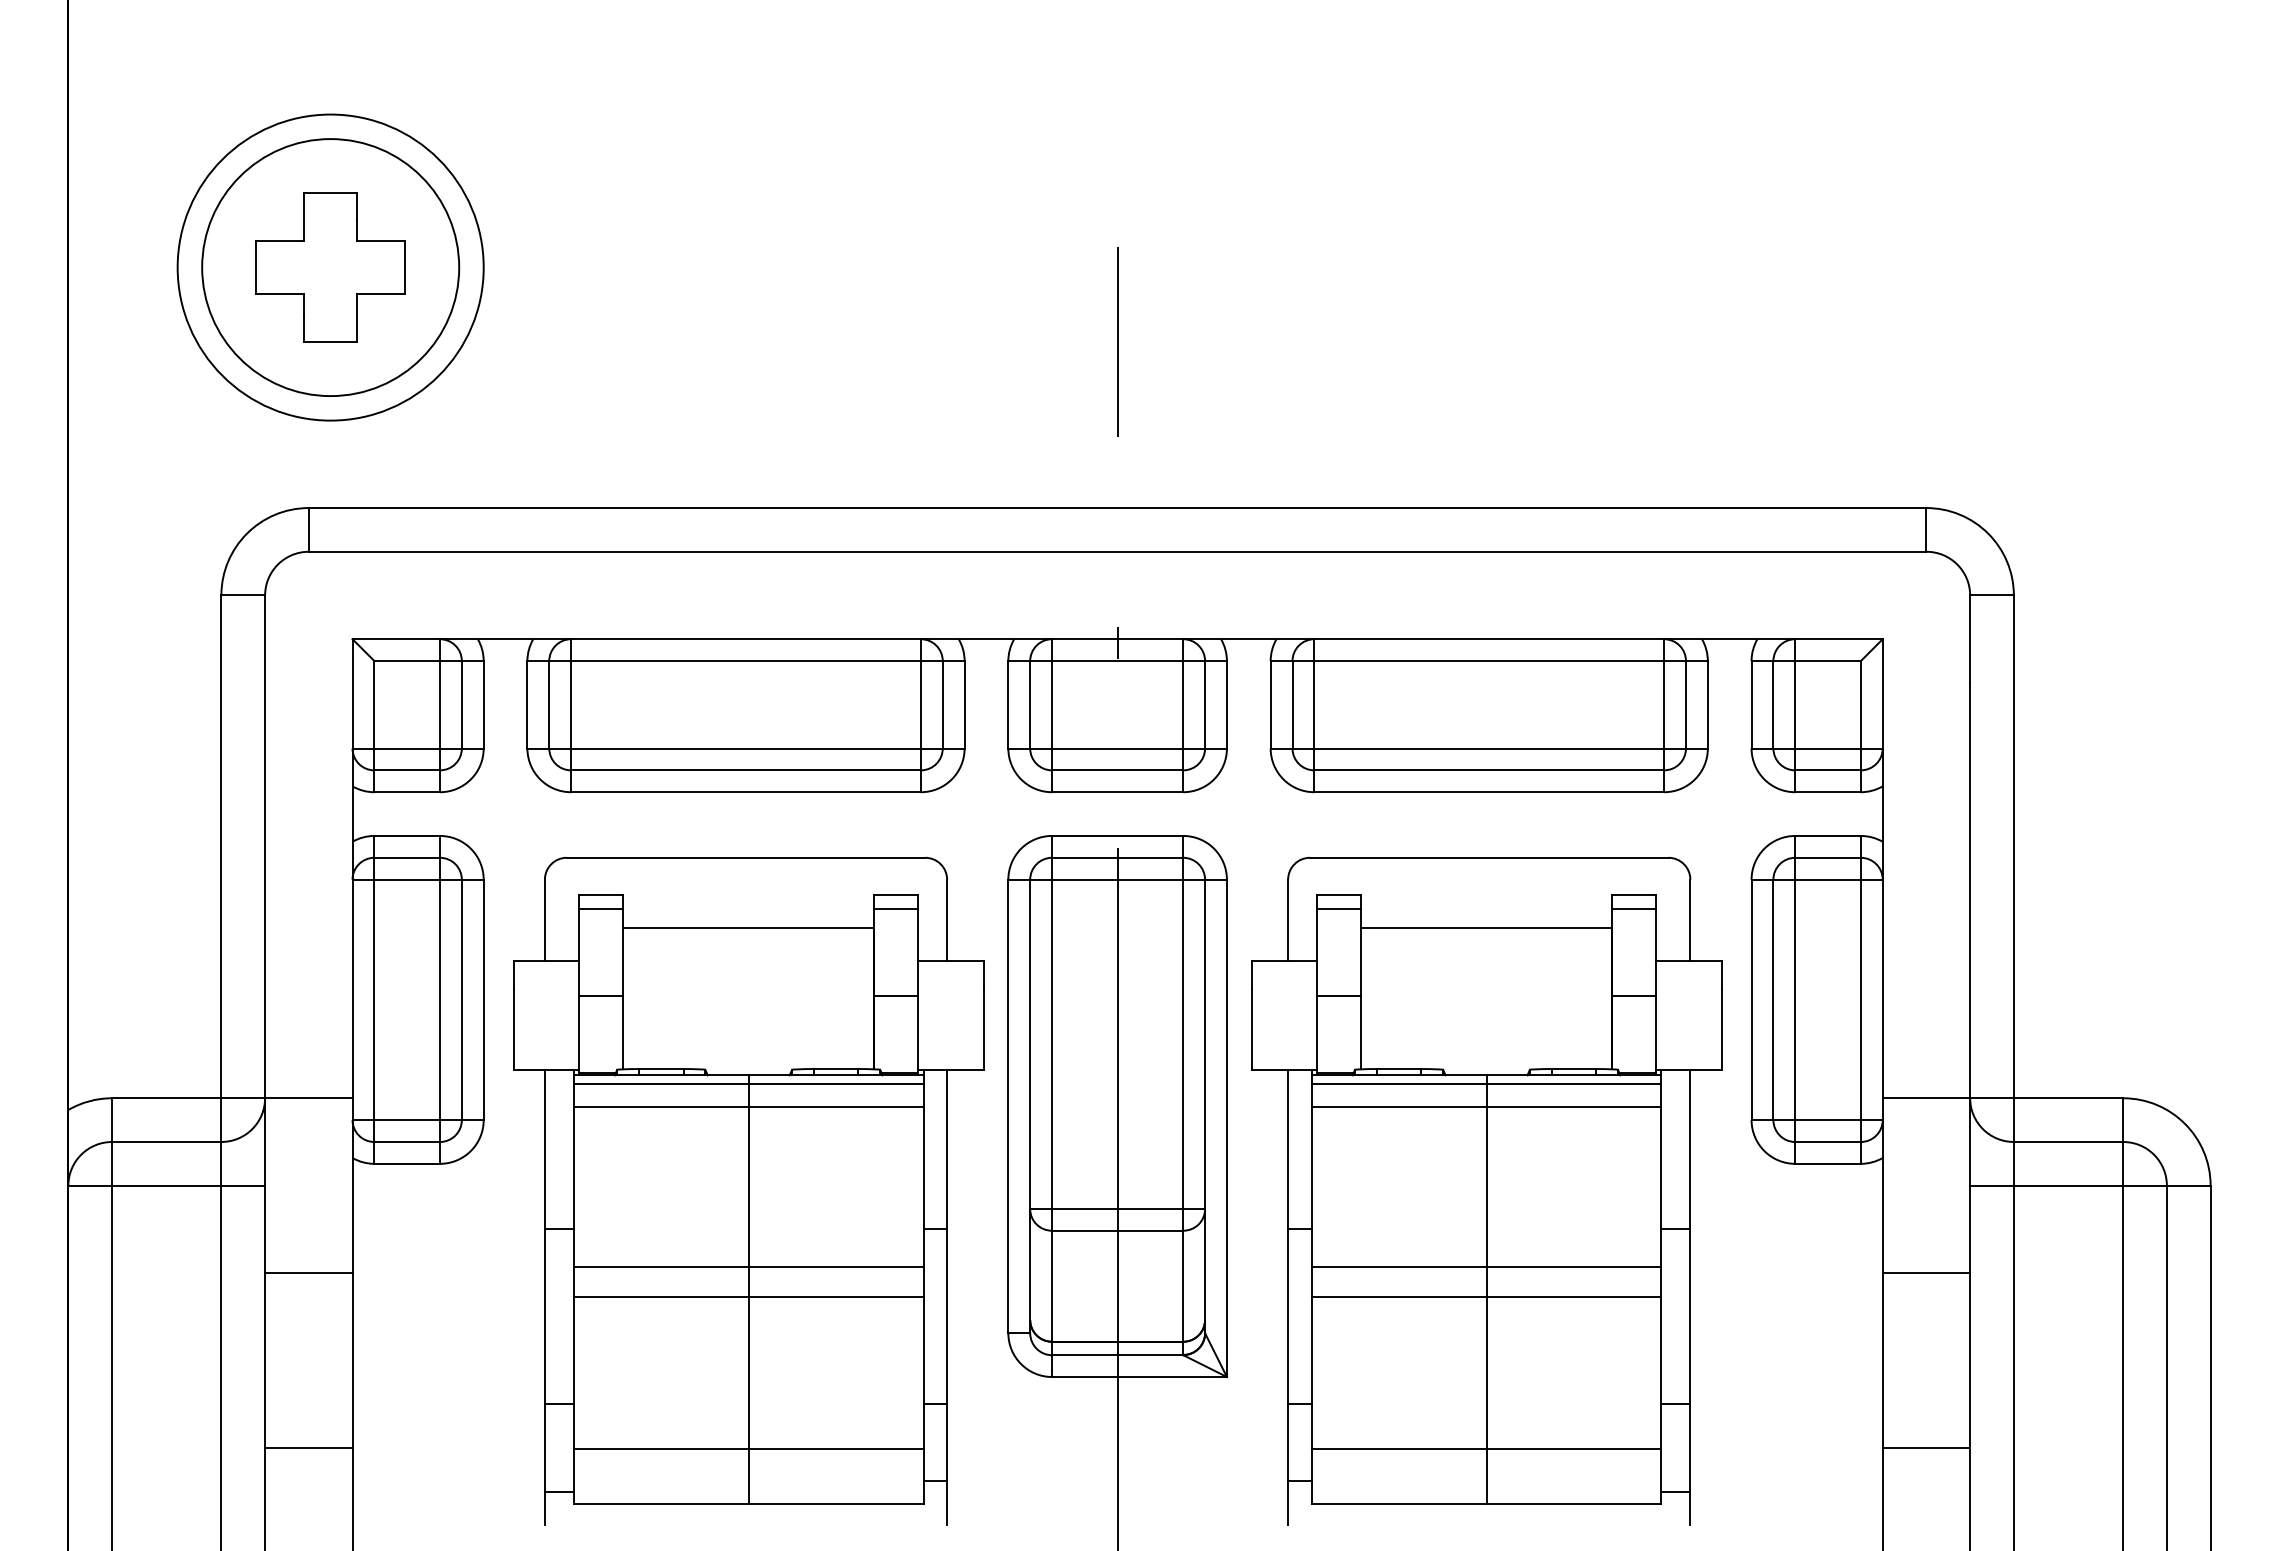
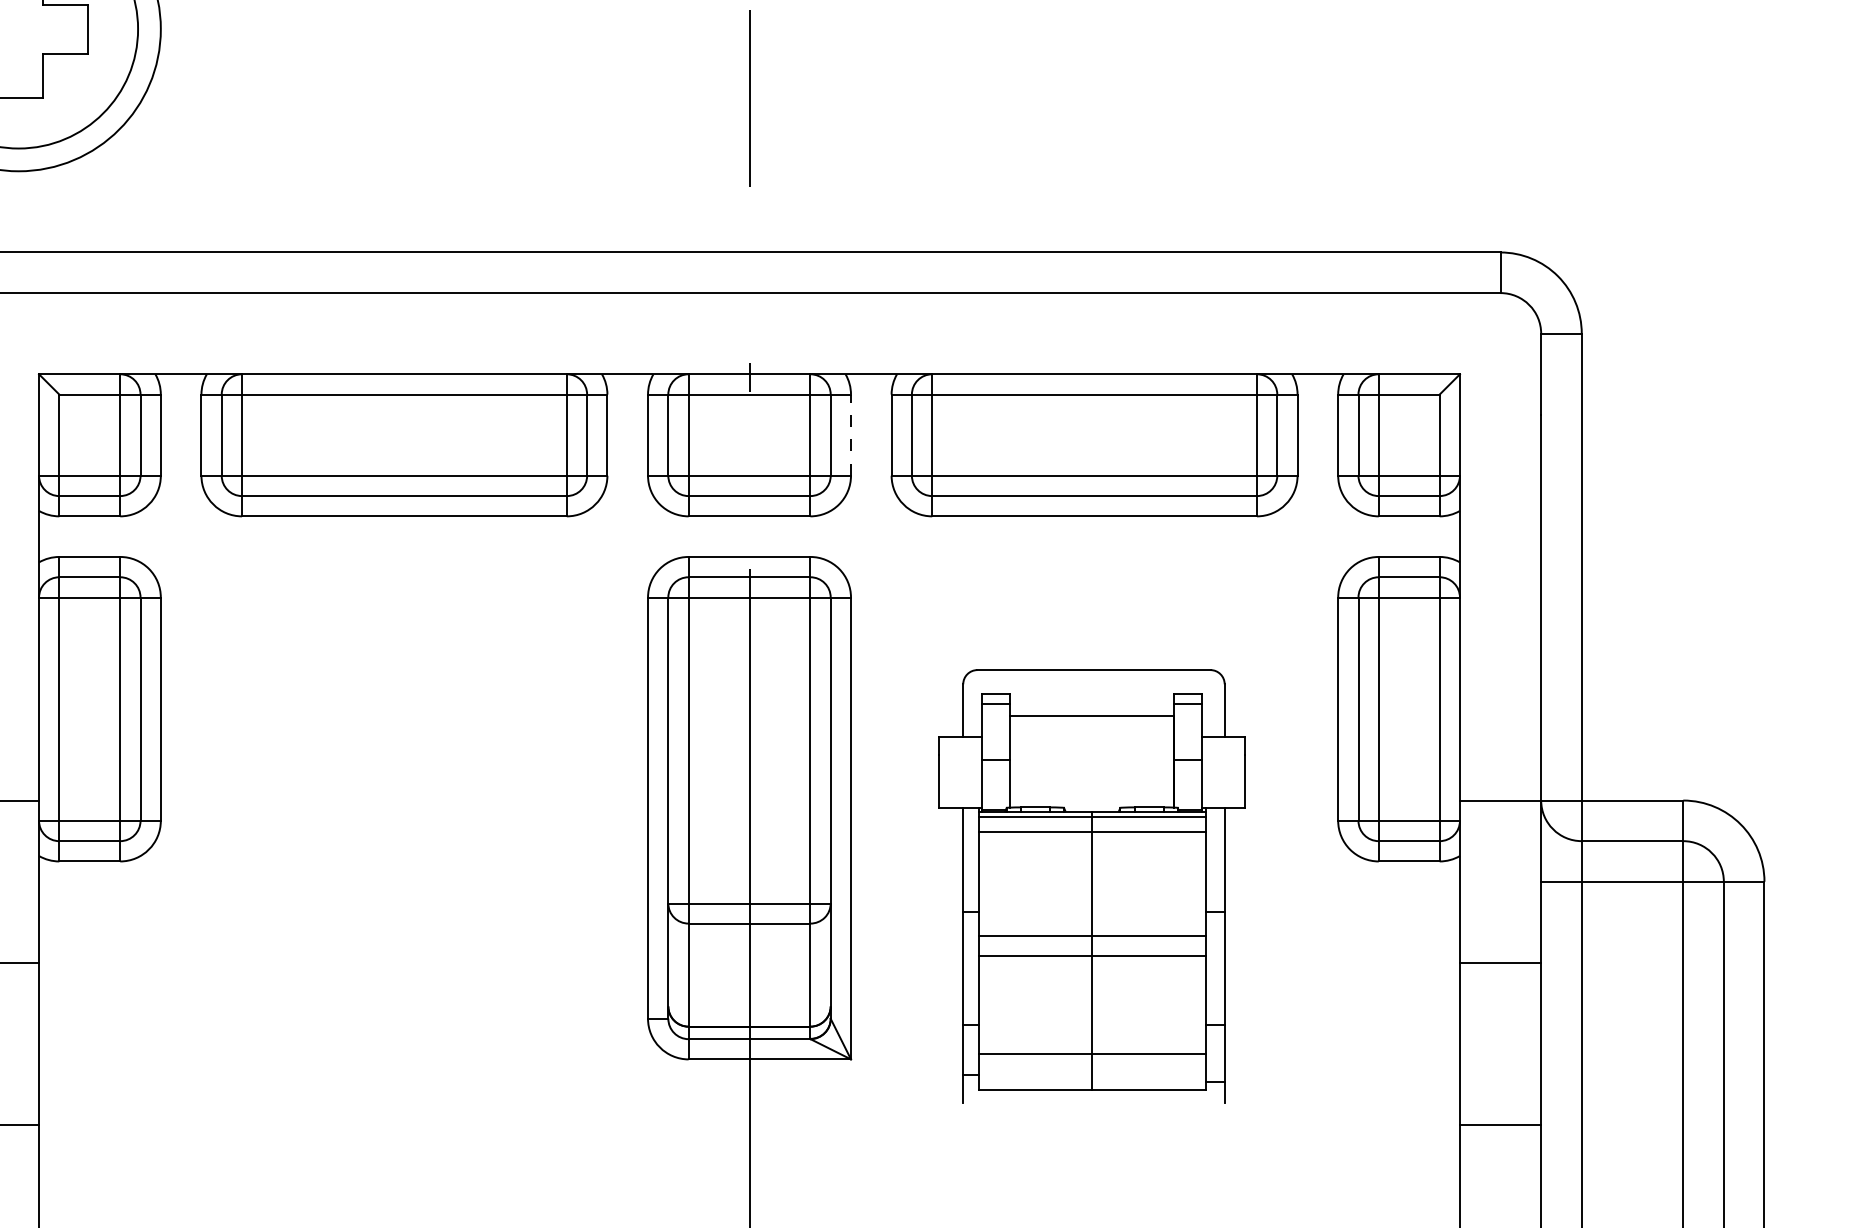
line: (1226, 704) -> (850, 434), solid -> dashed
part: (748, 1190) -> (406, 886), removed
part: (1486, 1190) -> (1092, 886), size x0.7

